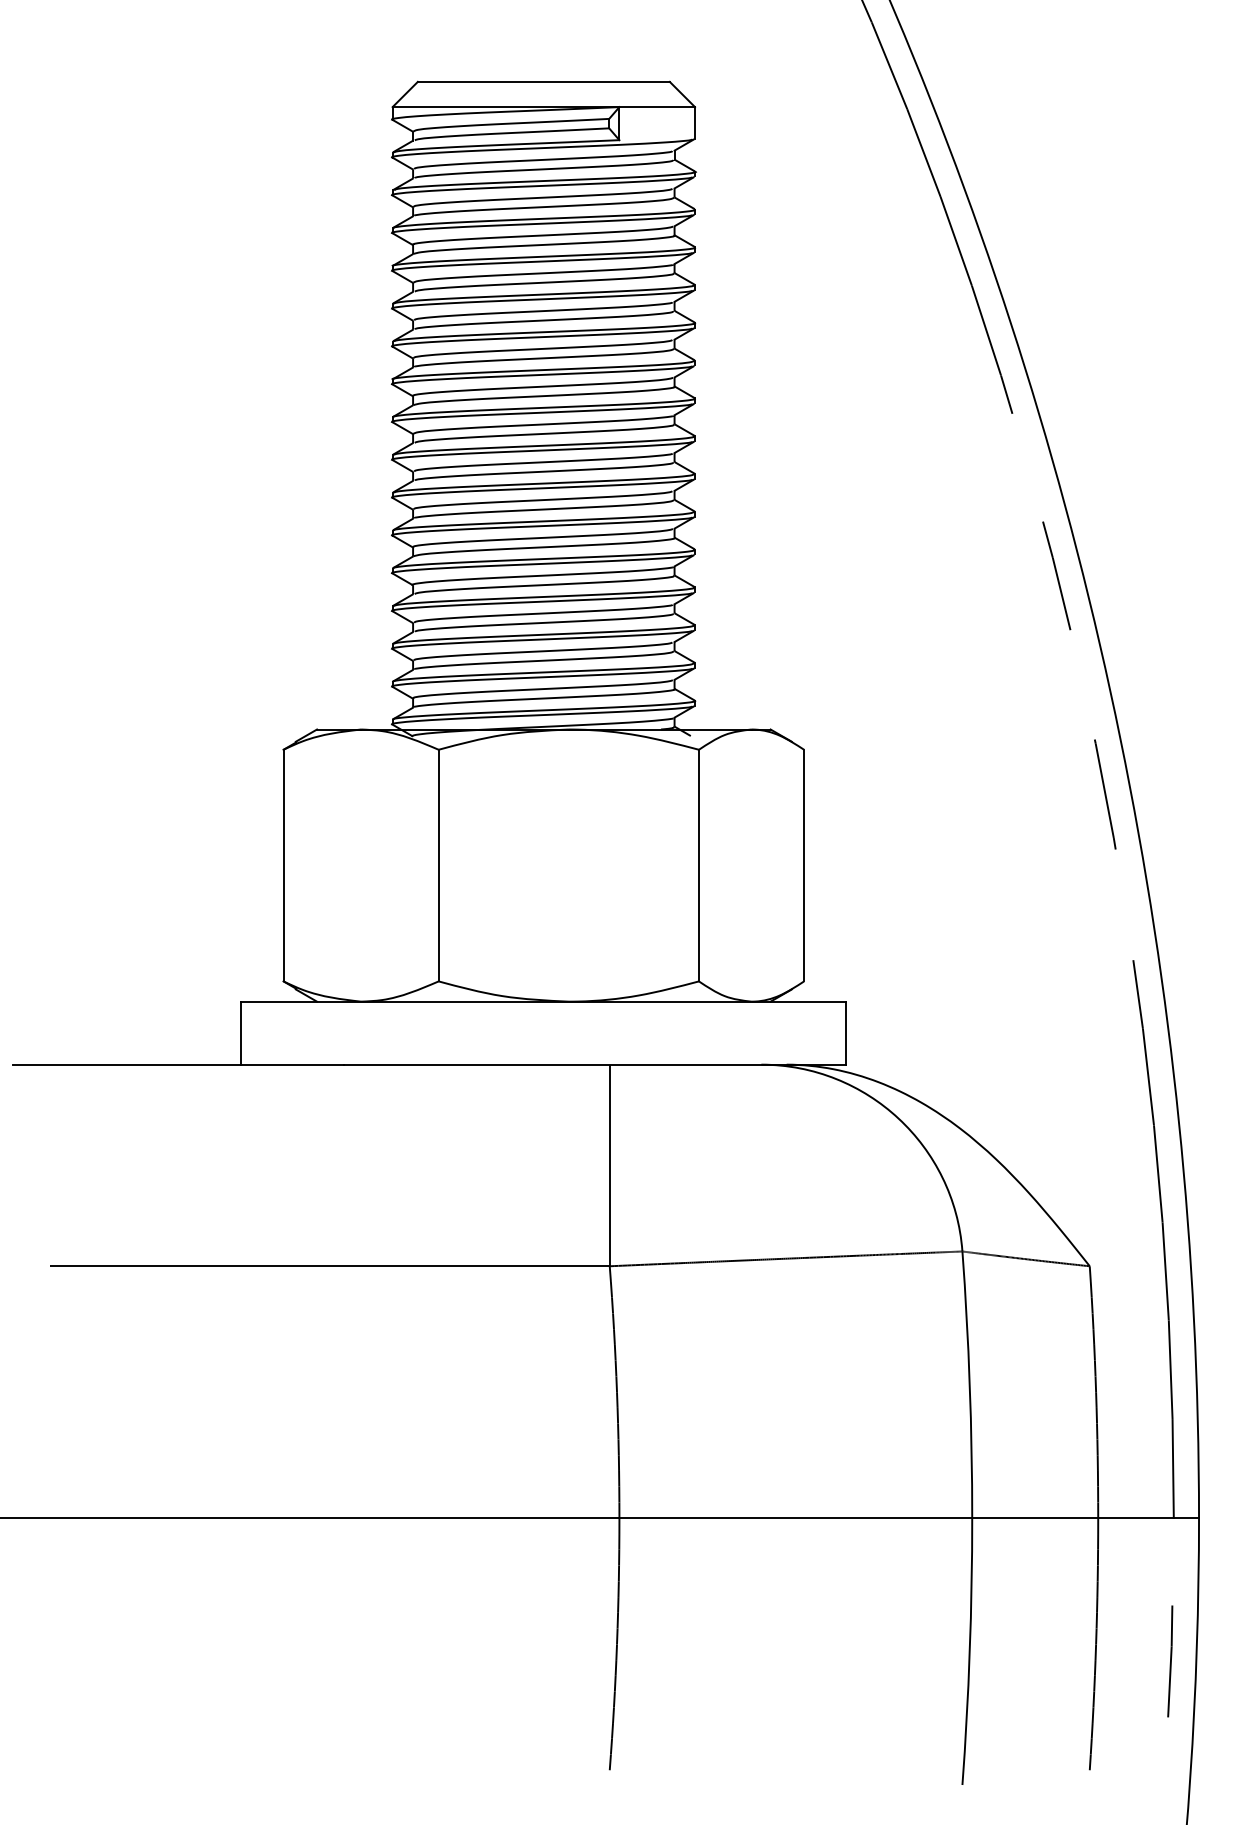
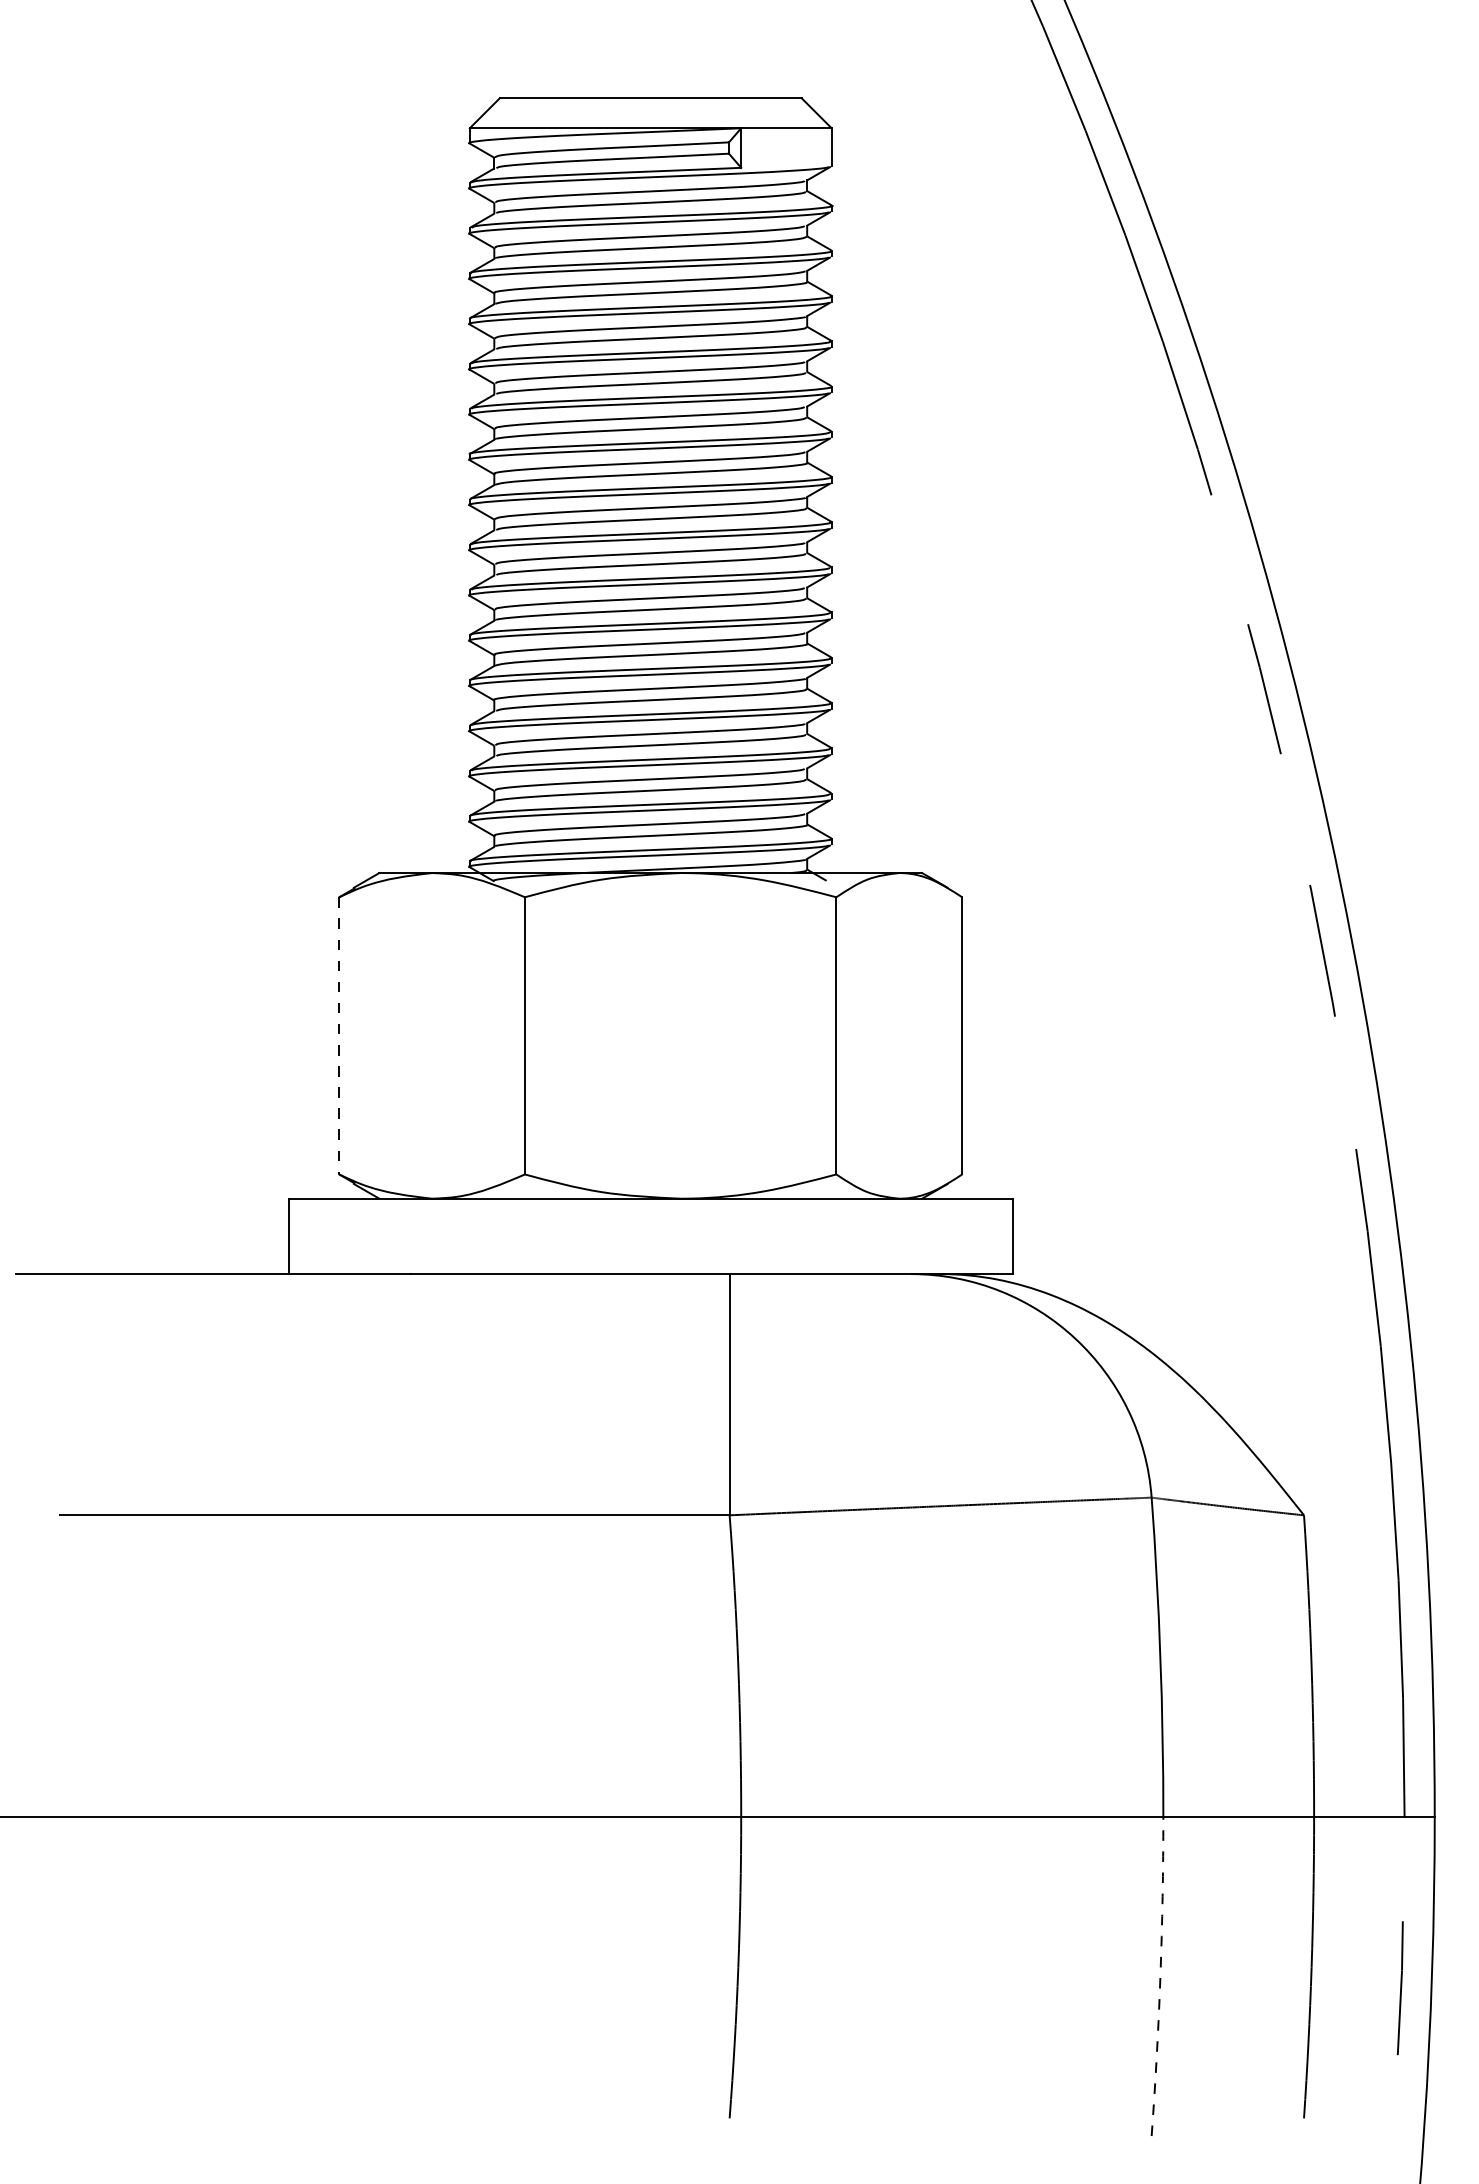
line: (283, 865) -> (339, 1035), solid -> dashed
arc: (969, 1651) -> (1160, 1976), solid -> dashed

